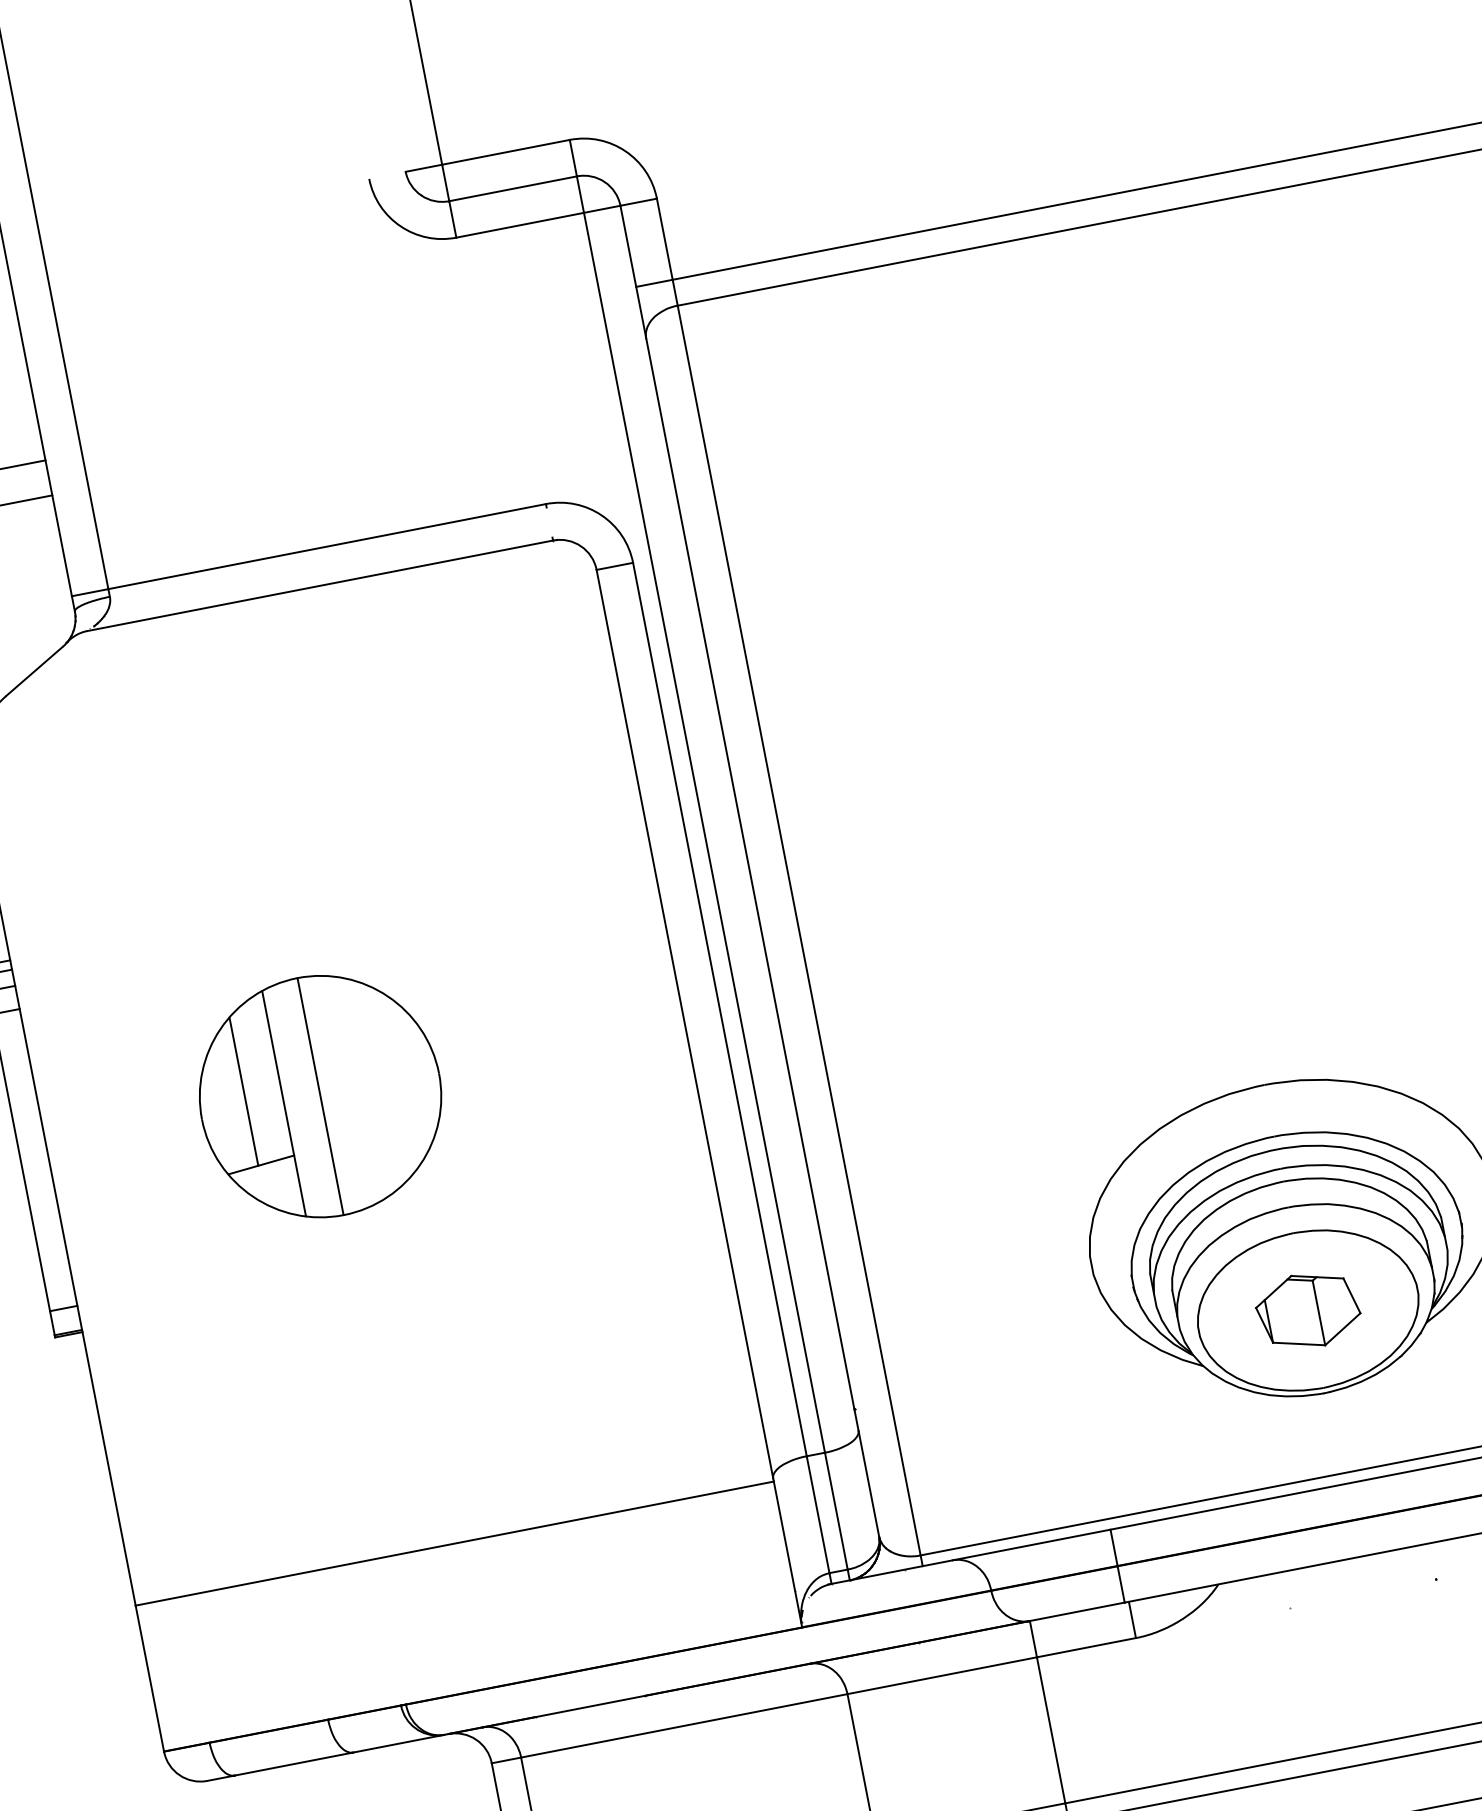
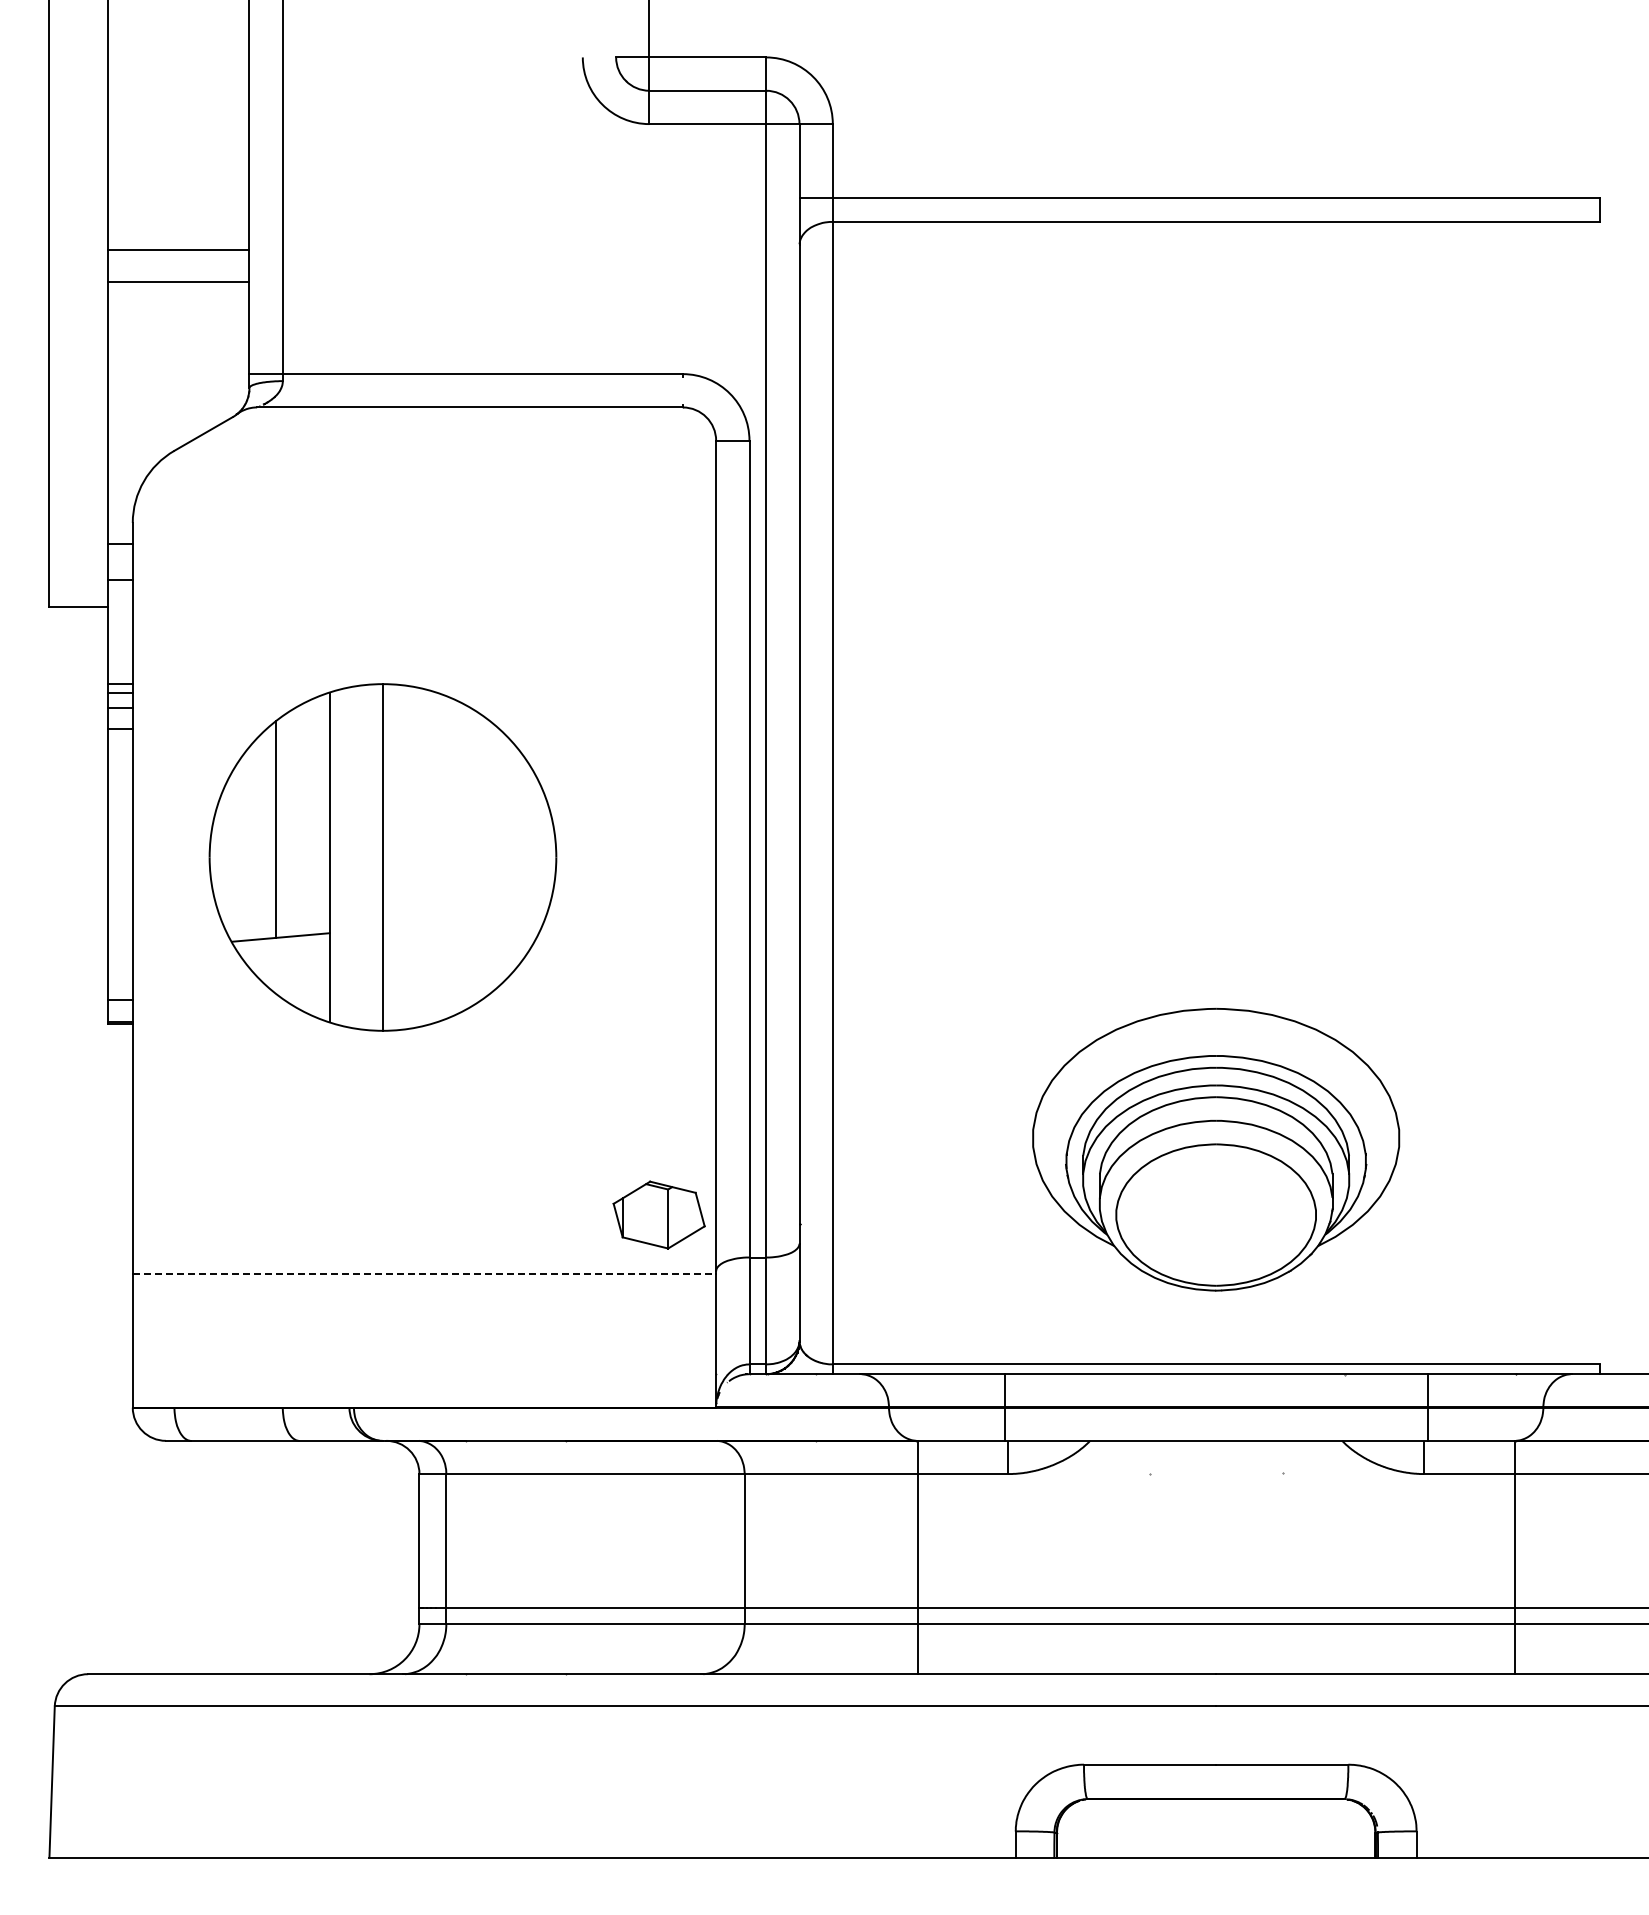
part: (320, 1096) -> (382, 857), size x1.6
part: (1307, 1310) -> (658, 1214), moved
line: (454, 1543) -> (424, 1274), solid -> dashed

